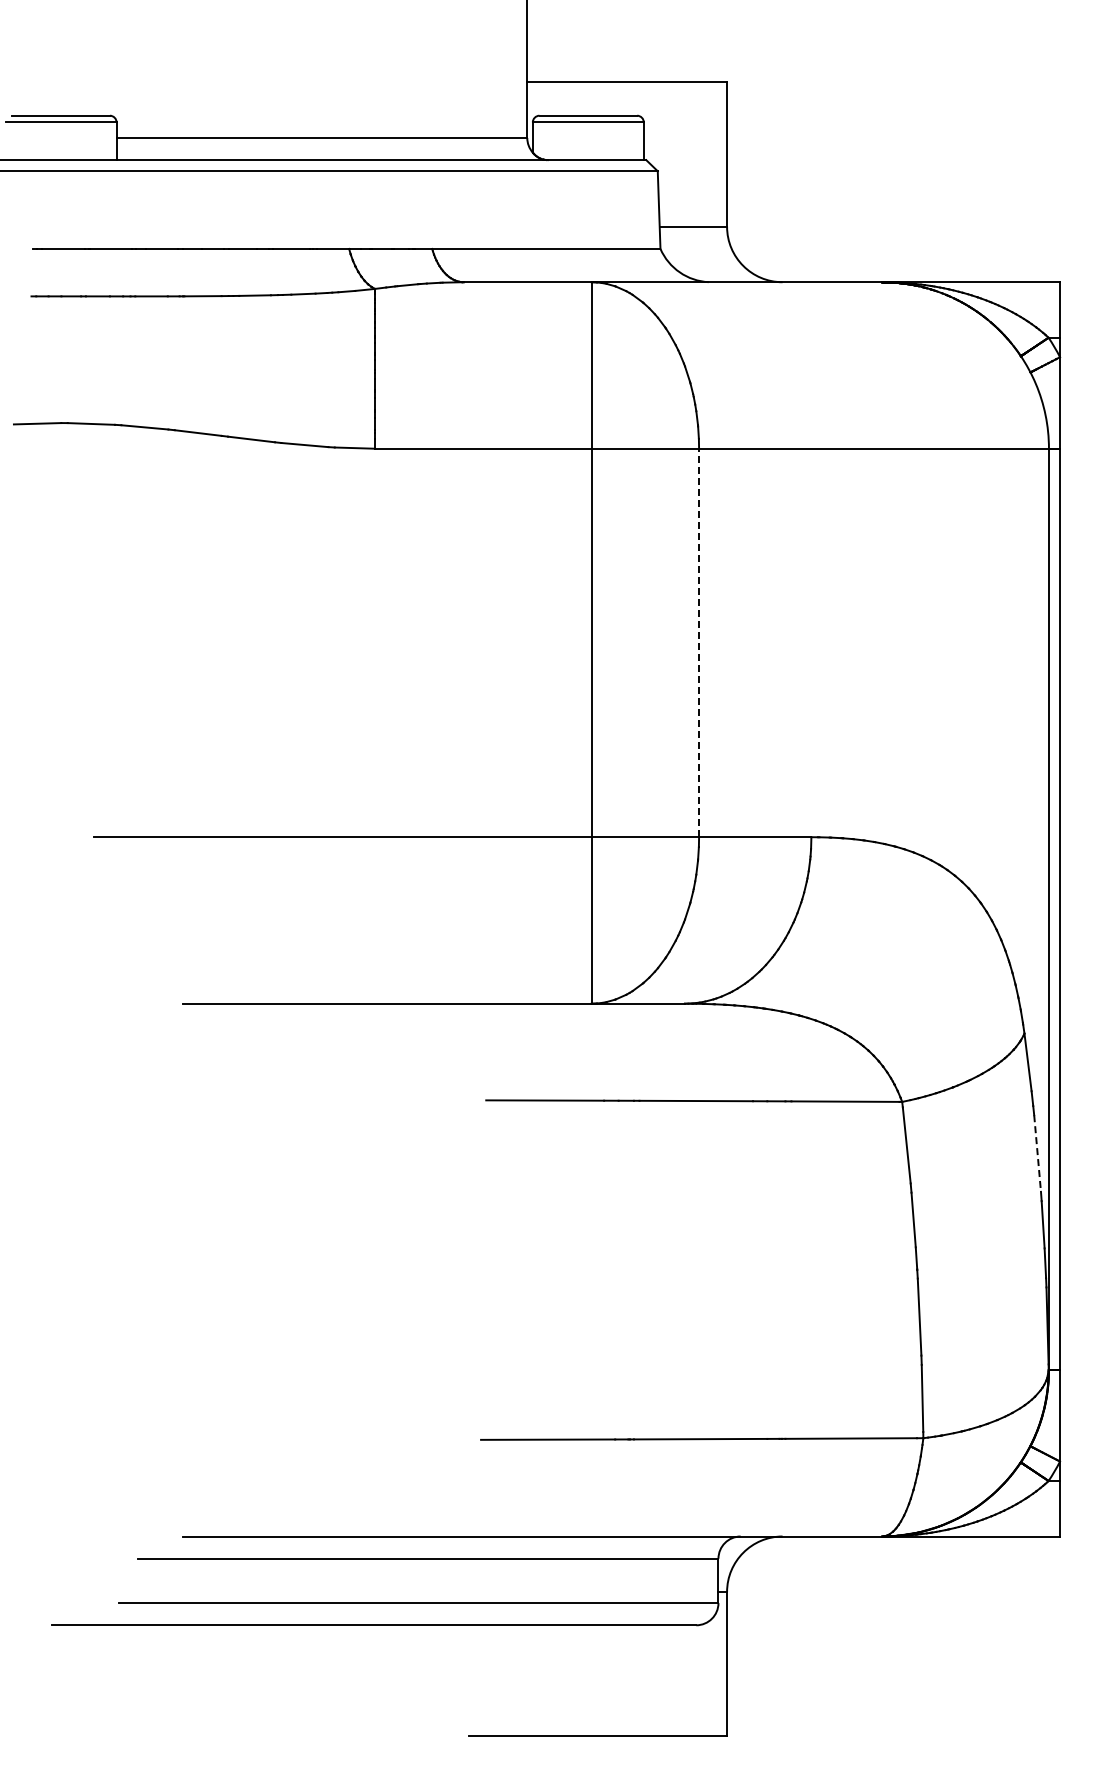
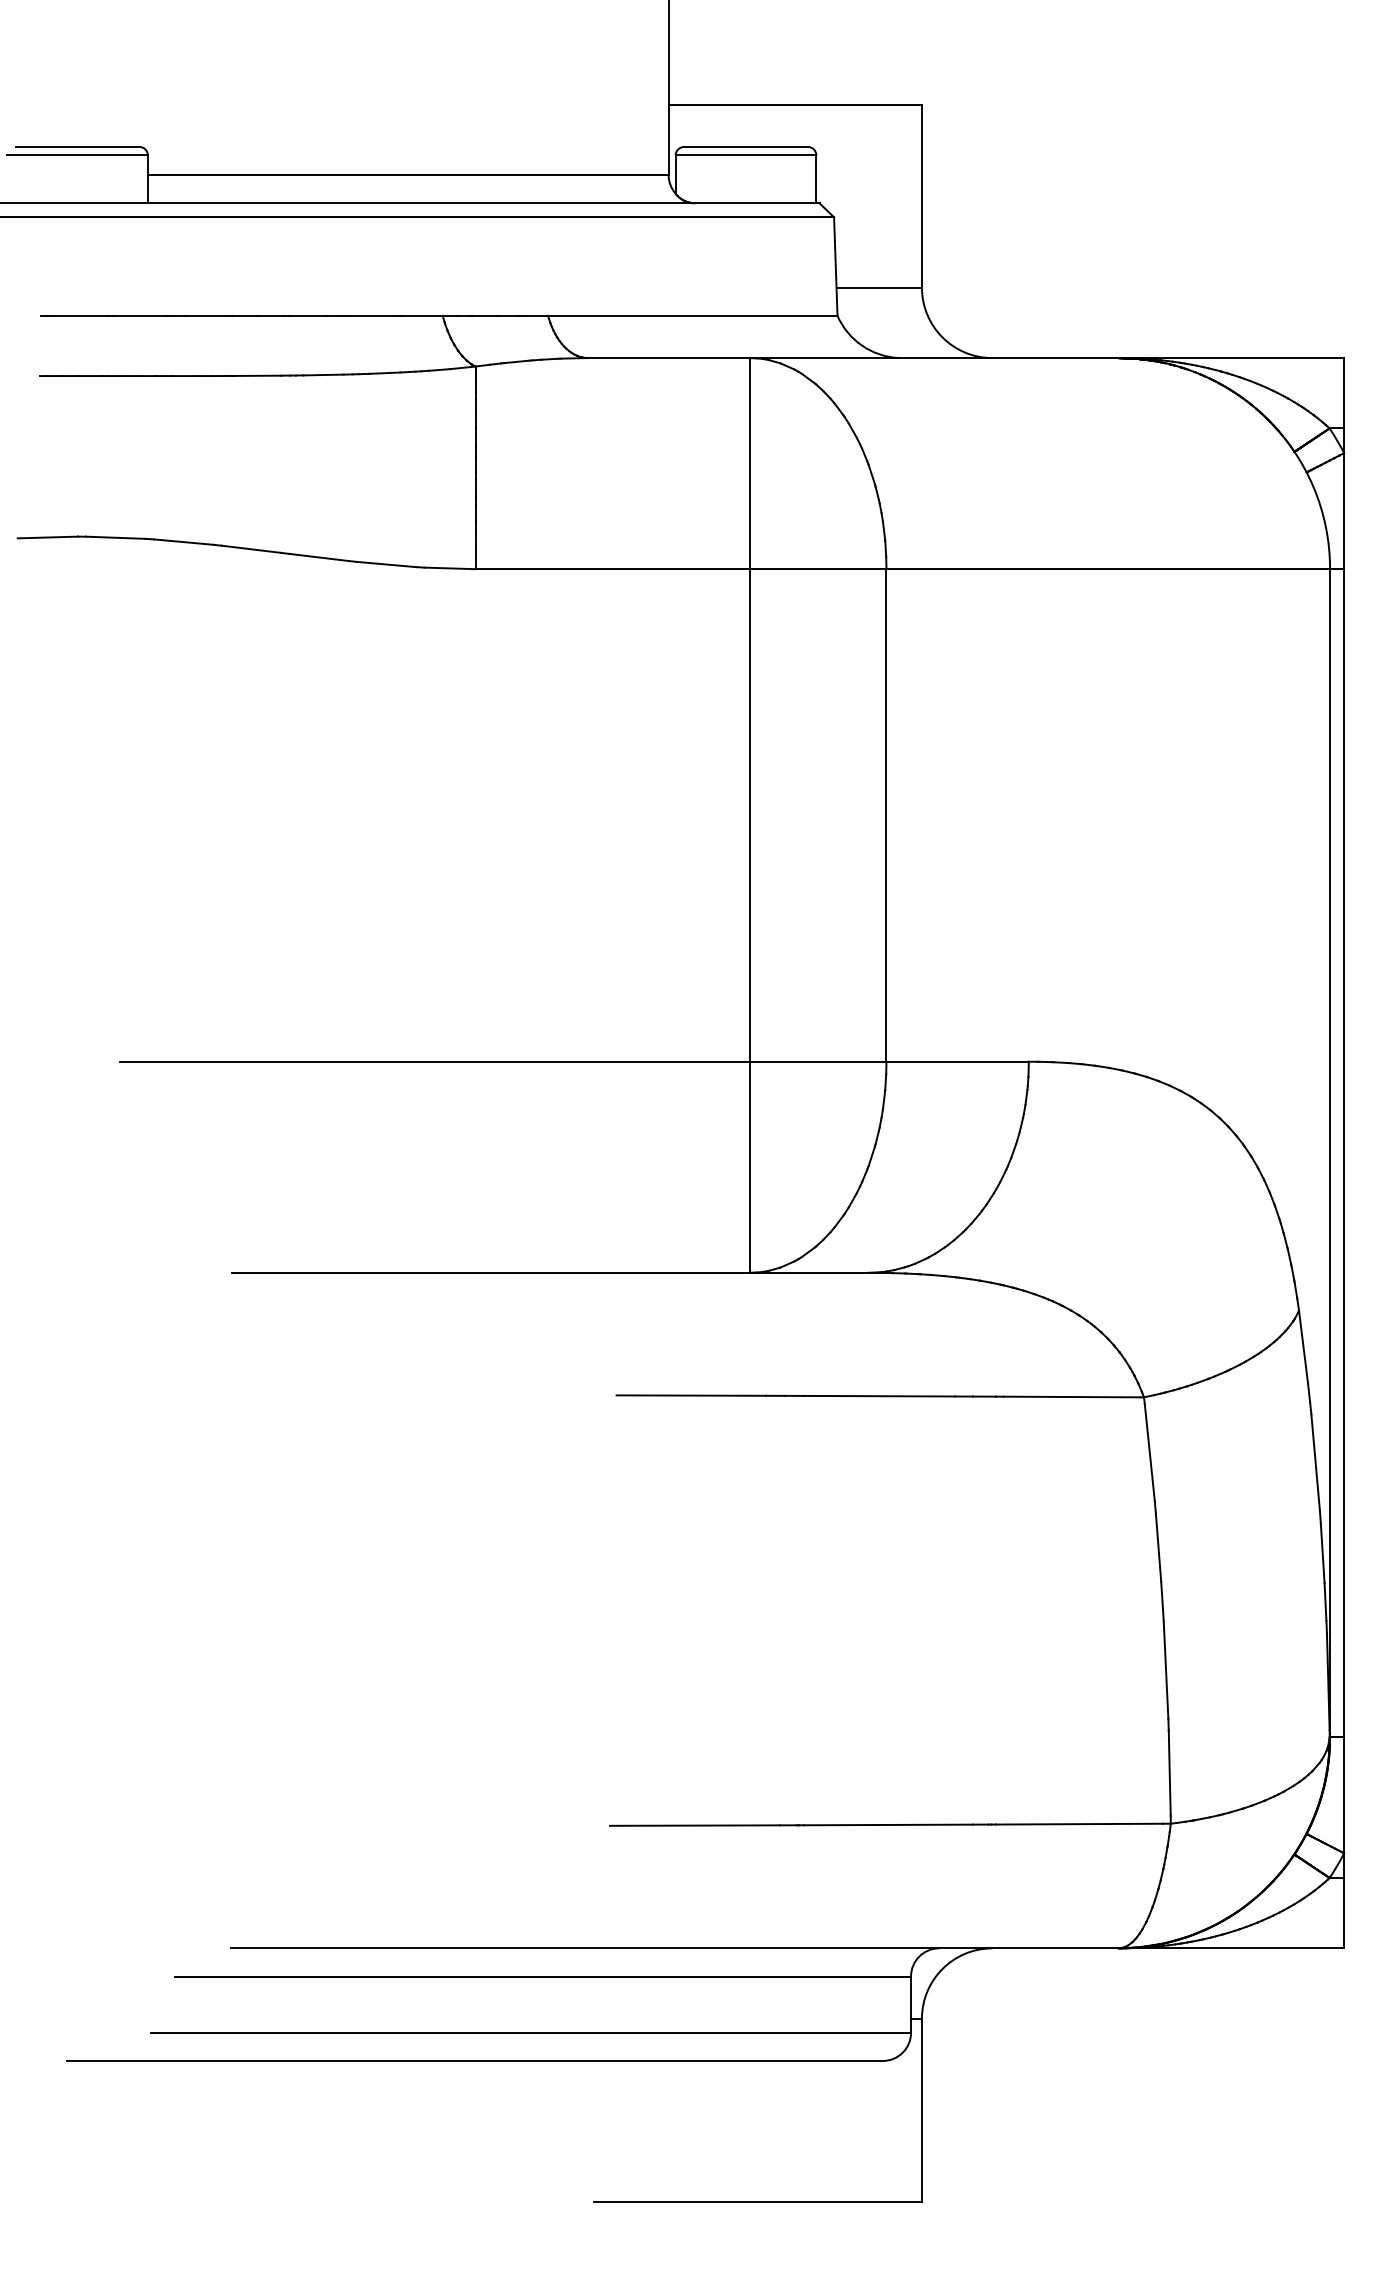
line: (699, 642) -> (886, 814), dashed -> solid
line: (1037, 1154) -> (1315, 1464), dashed -> solid

